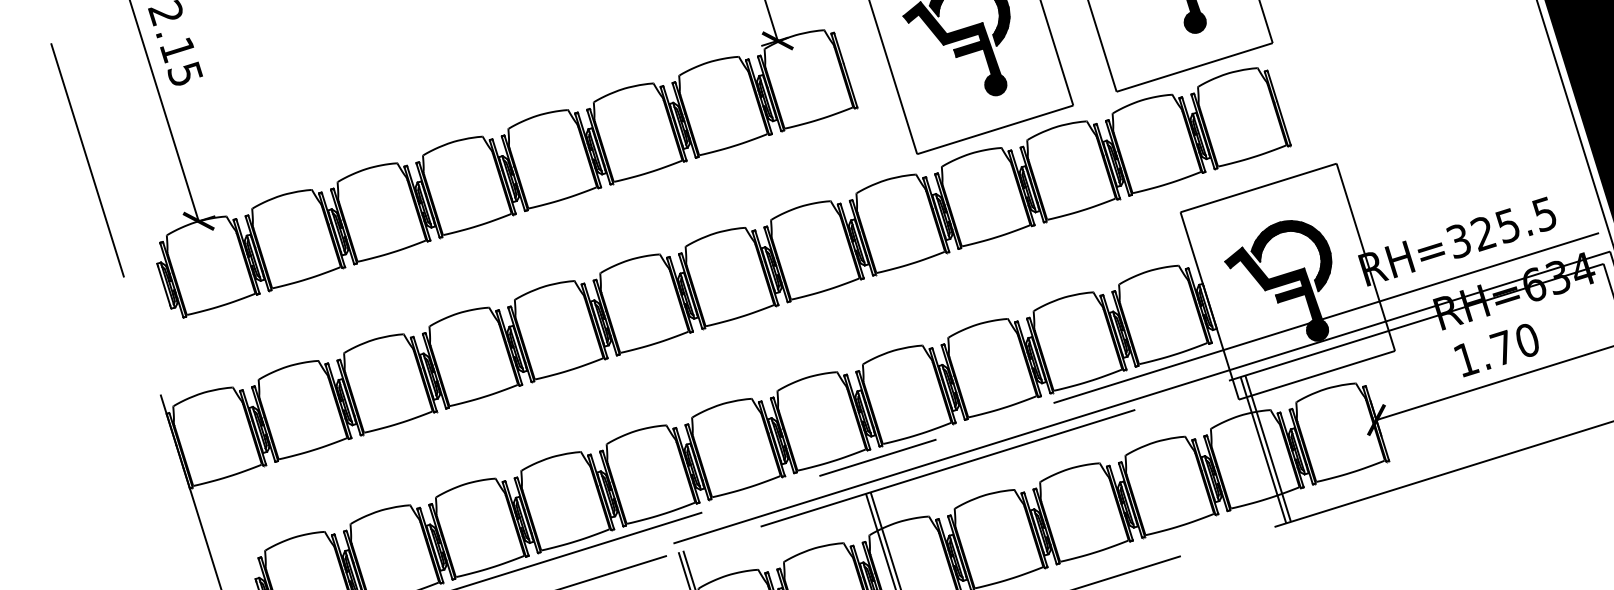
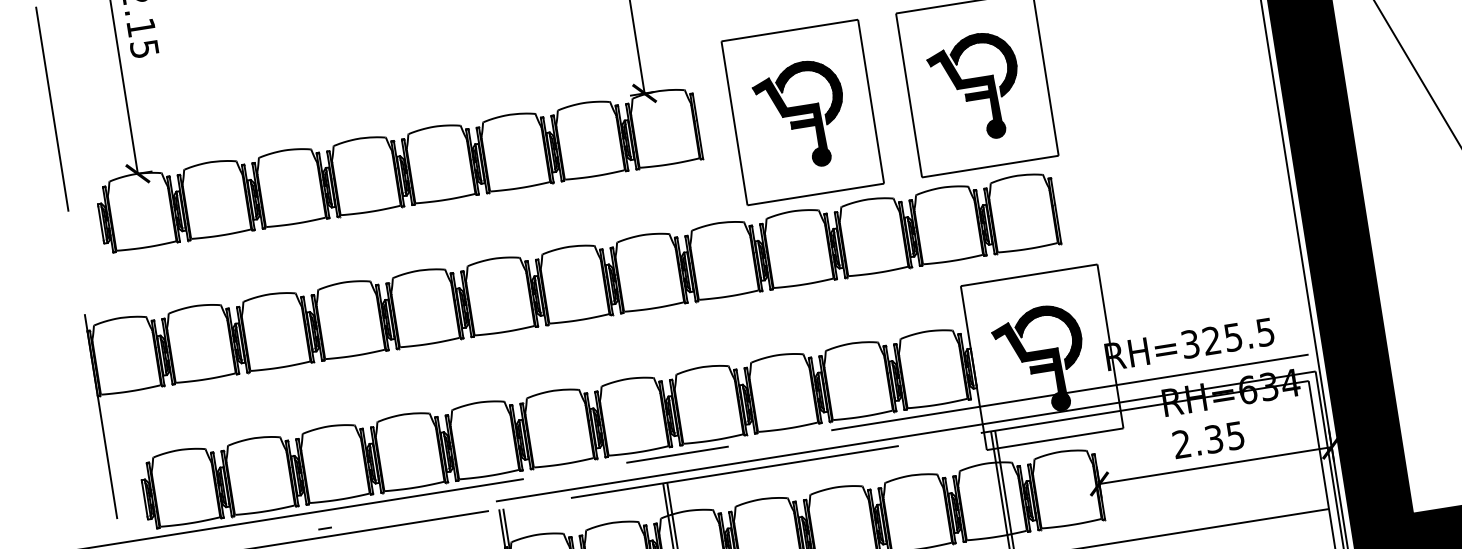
text: (1496, 350) -> (1208, 440), 1.70 -> 2.35

